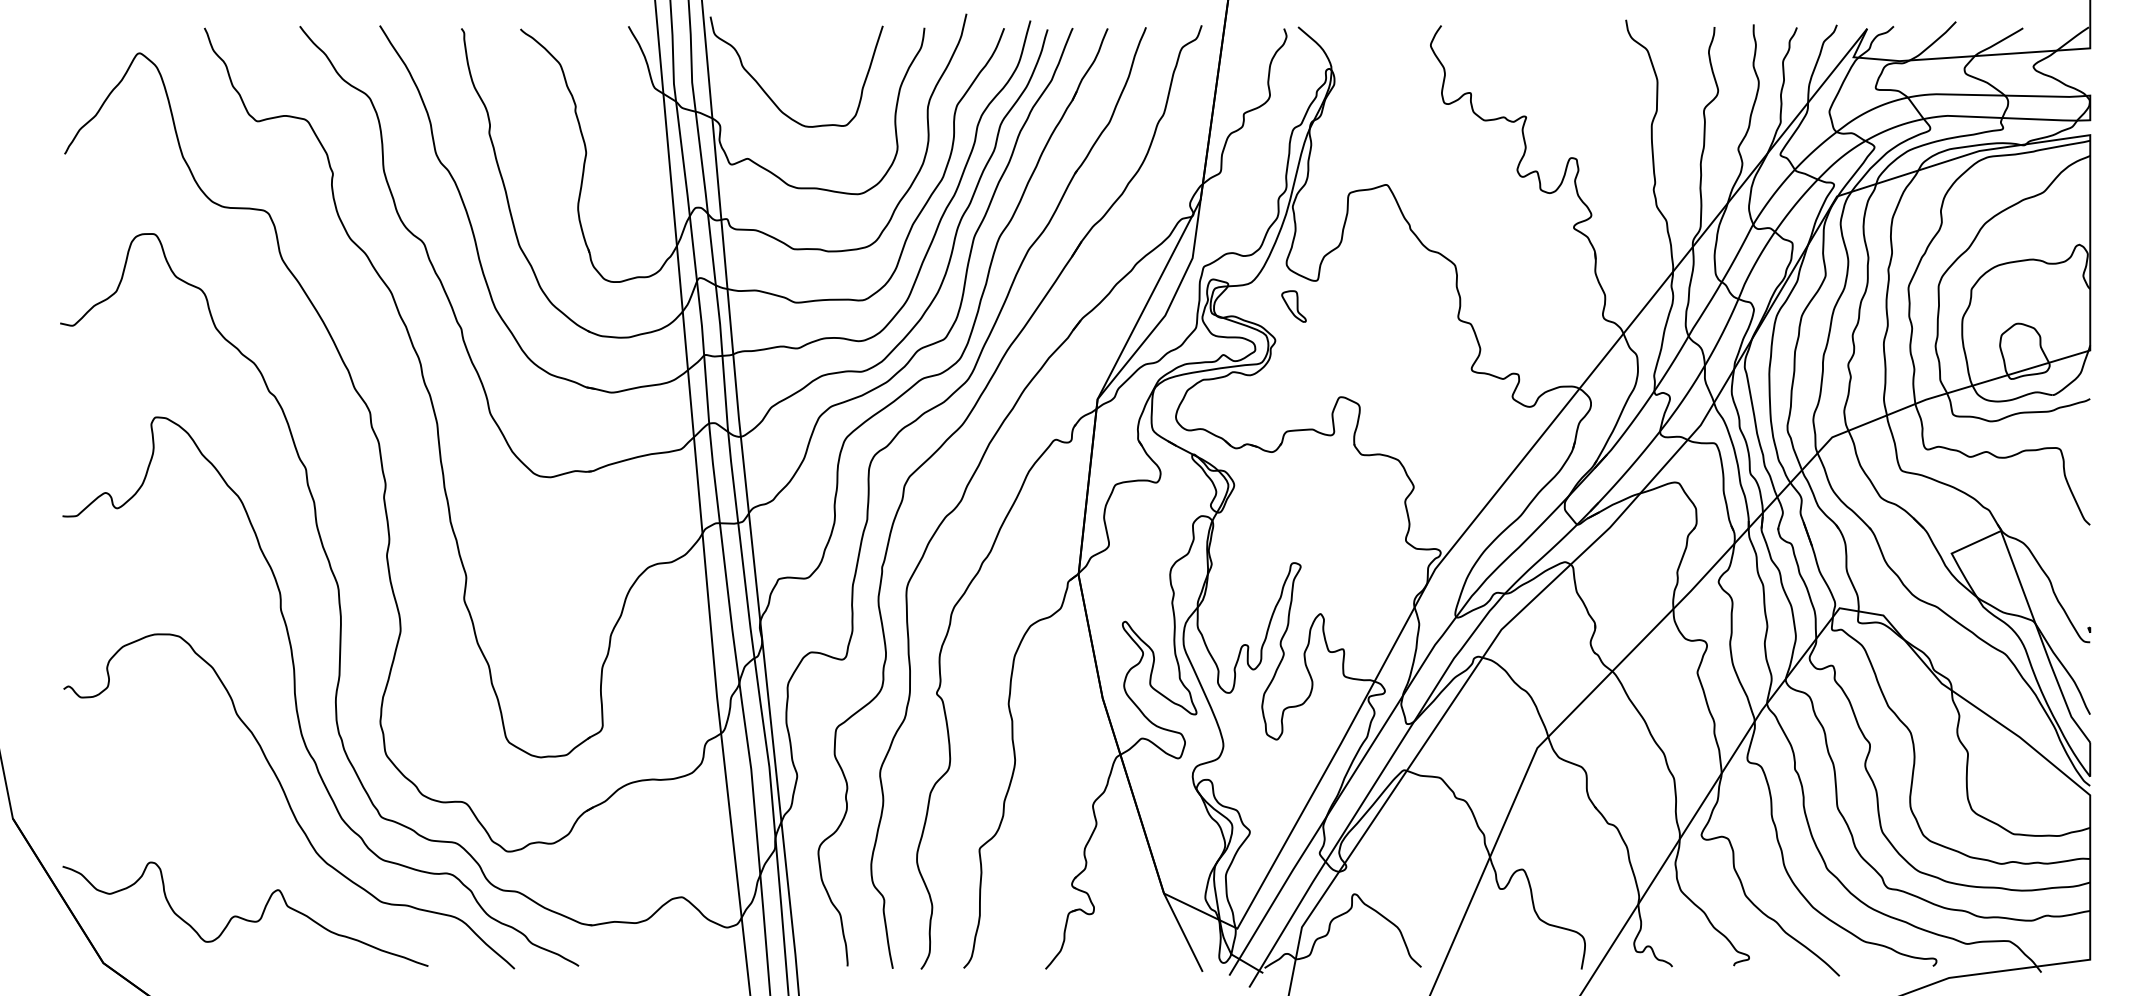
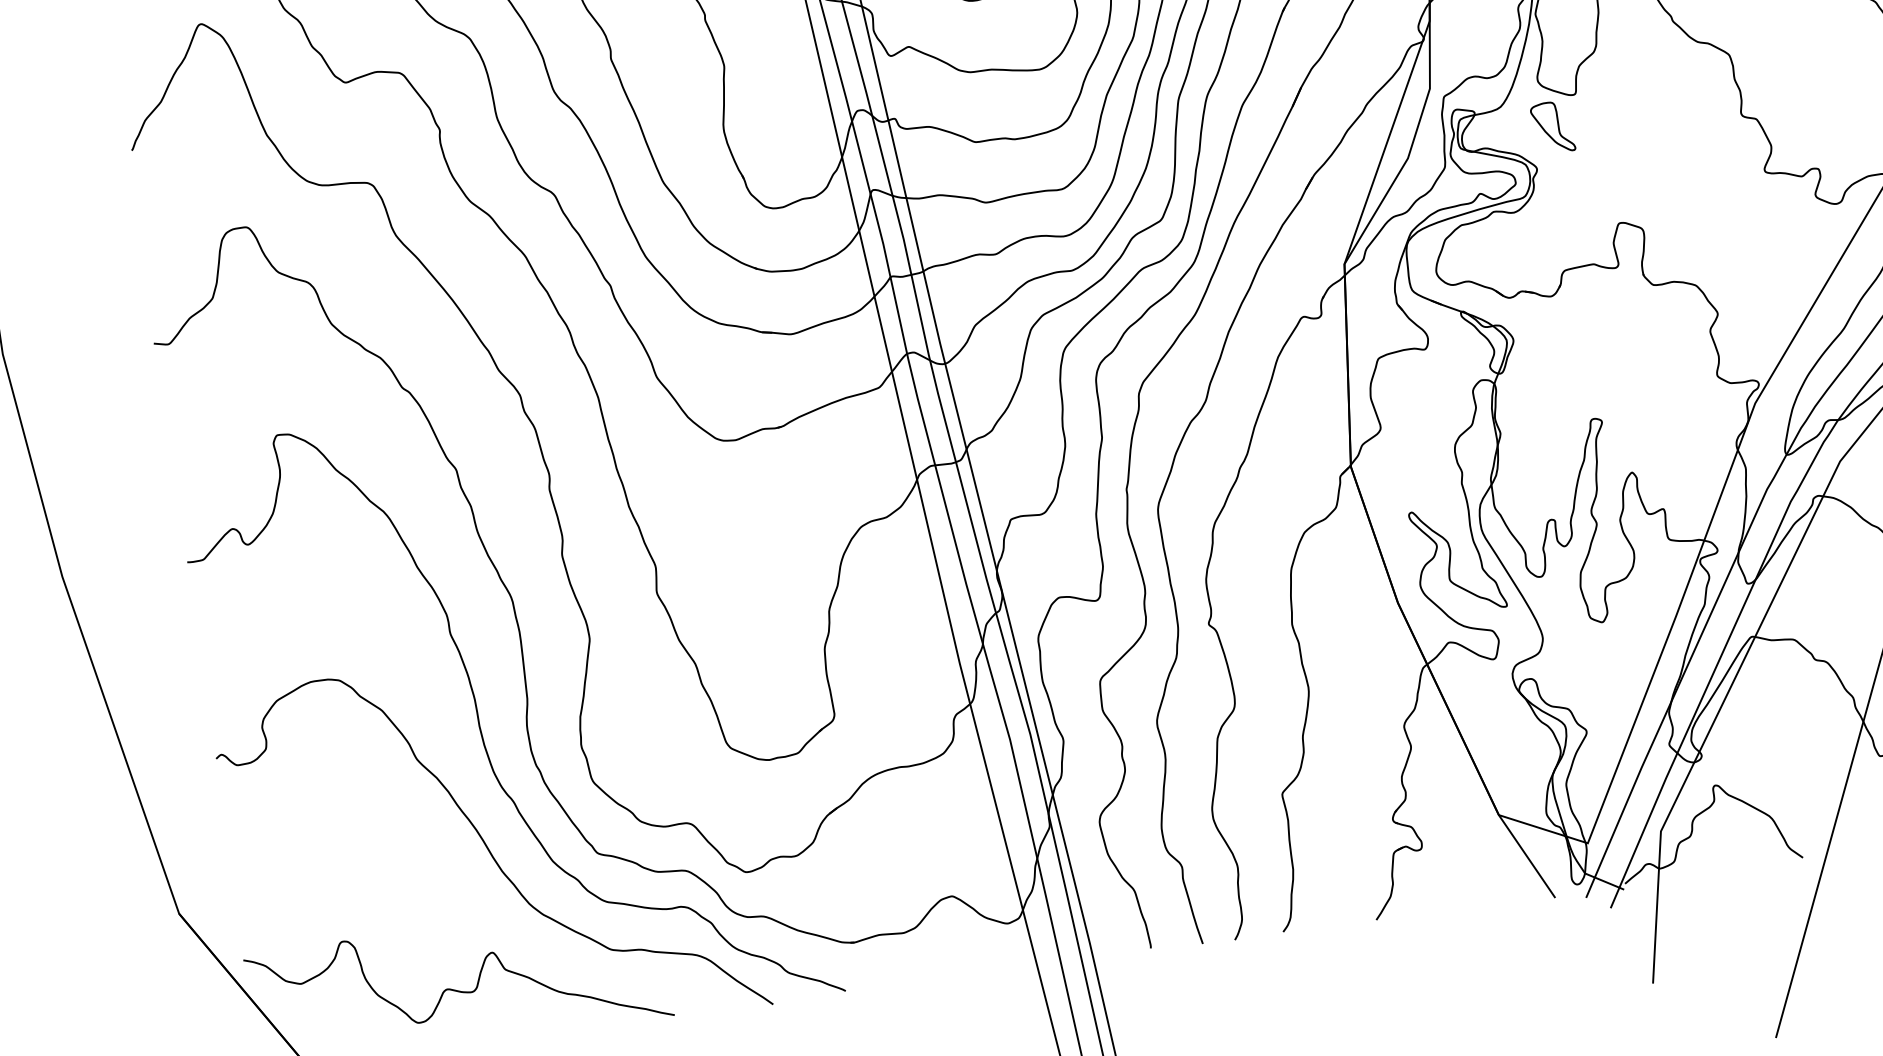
part: (1293, 306) -> (1552, 127), size x1.43

